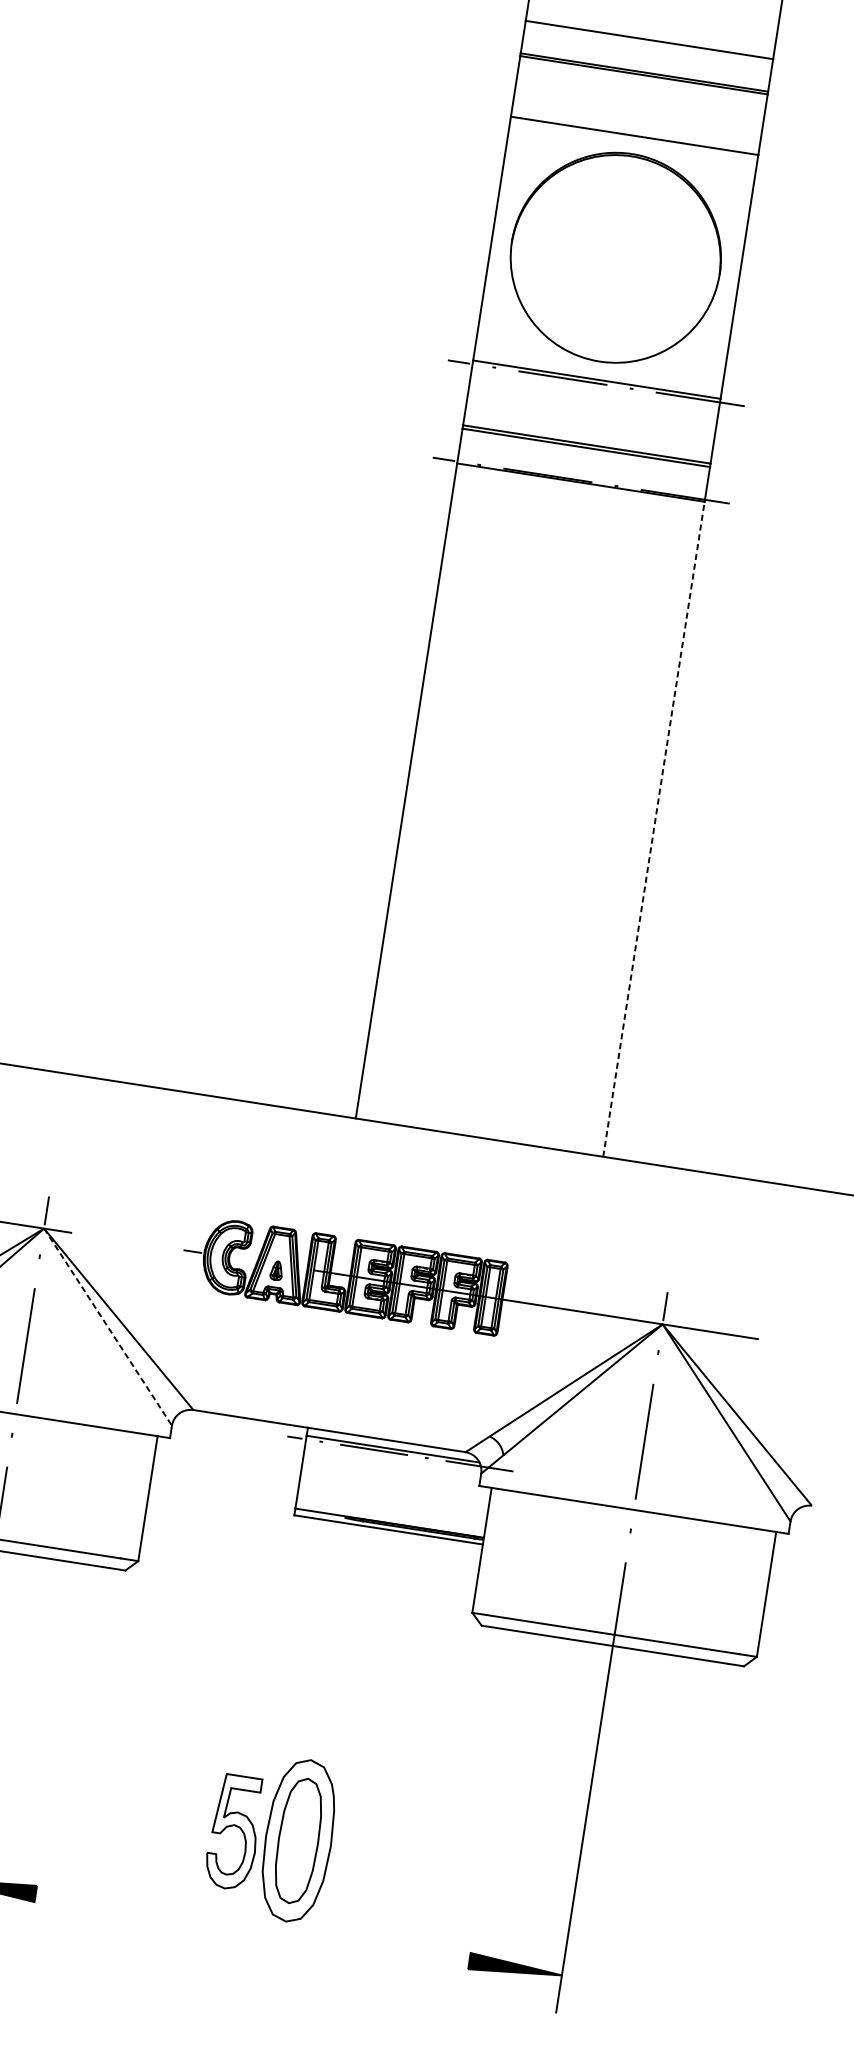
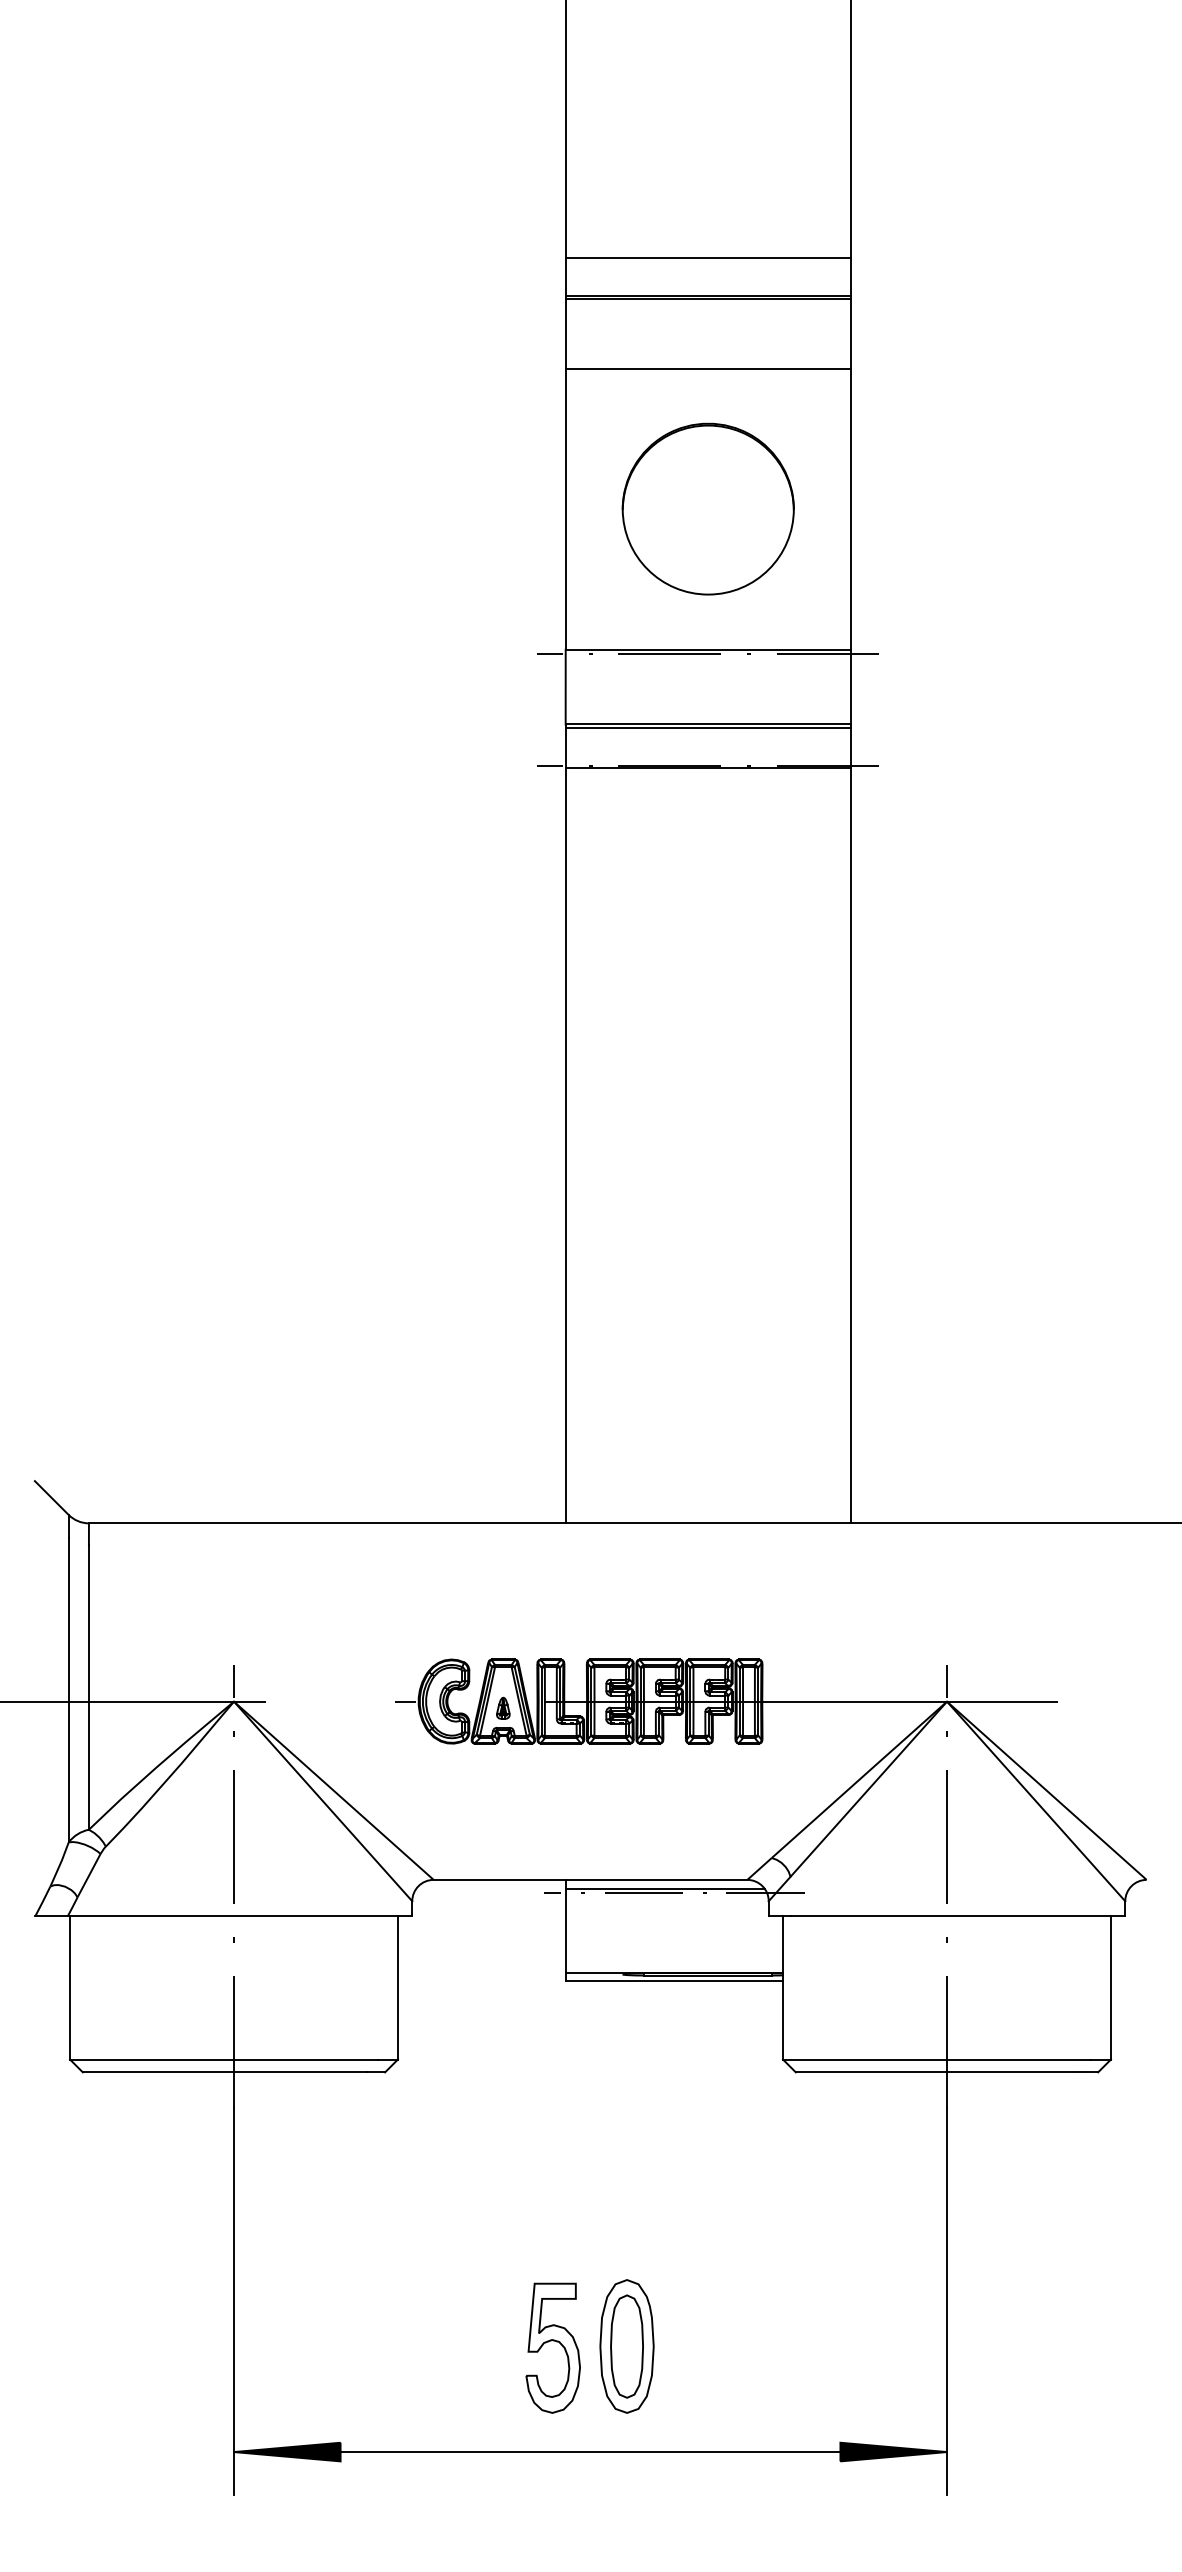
part: (615, 257) -> (707, 508), size x0.71
line: (653, 828) -> (850, 1145), dashed -> solid
line: (108, 1327) -> (323, 1801), dashed -> solid
part: (298, 1840) -> (626, 2346), size x0.71
line: (252, 1927) -> (590, 2452), added

